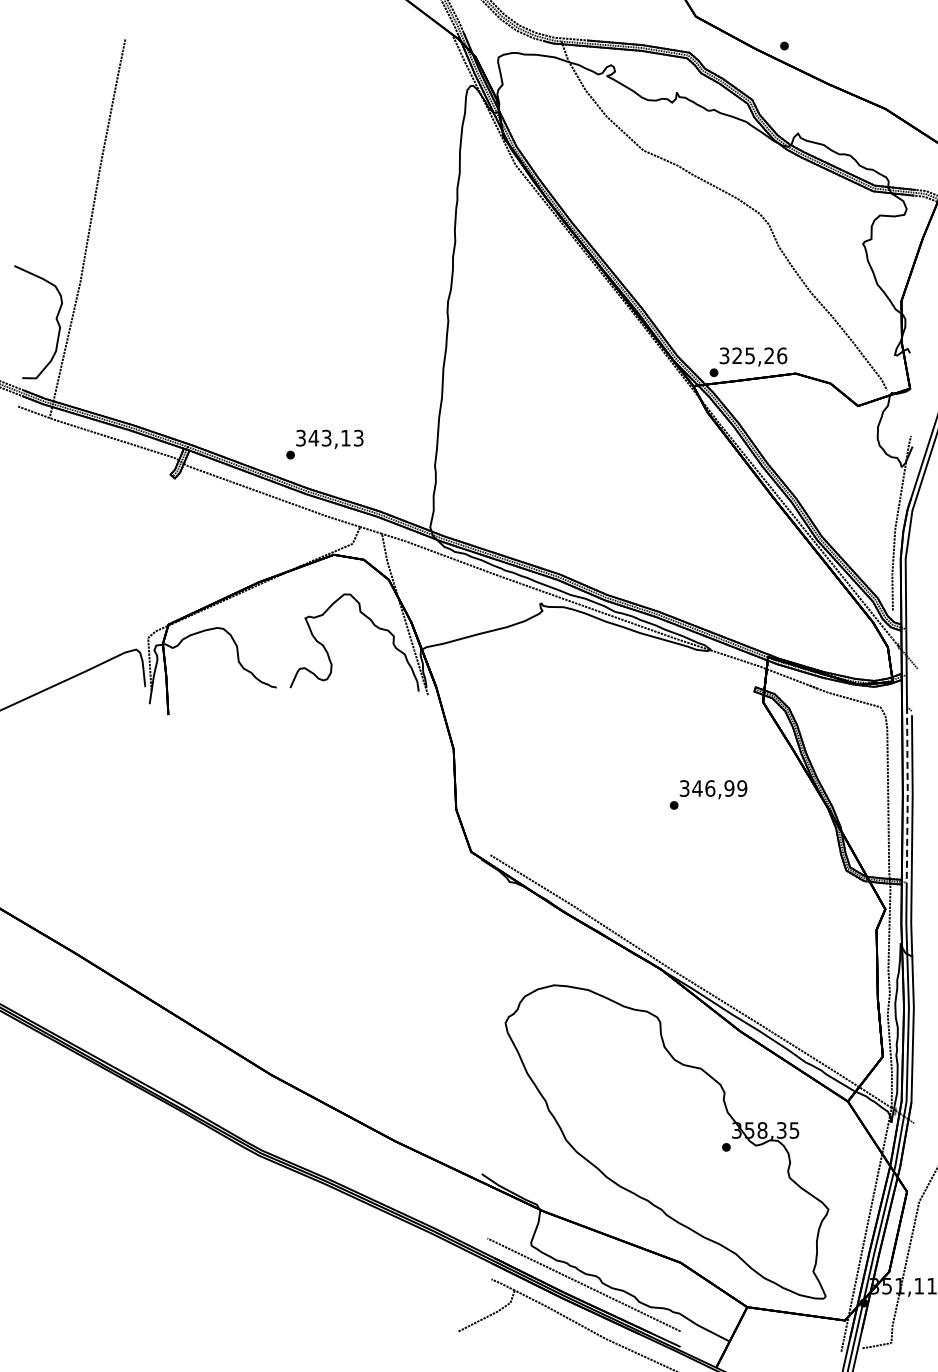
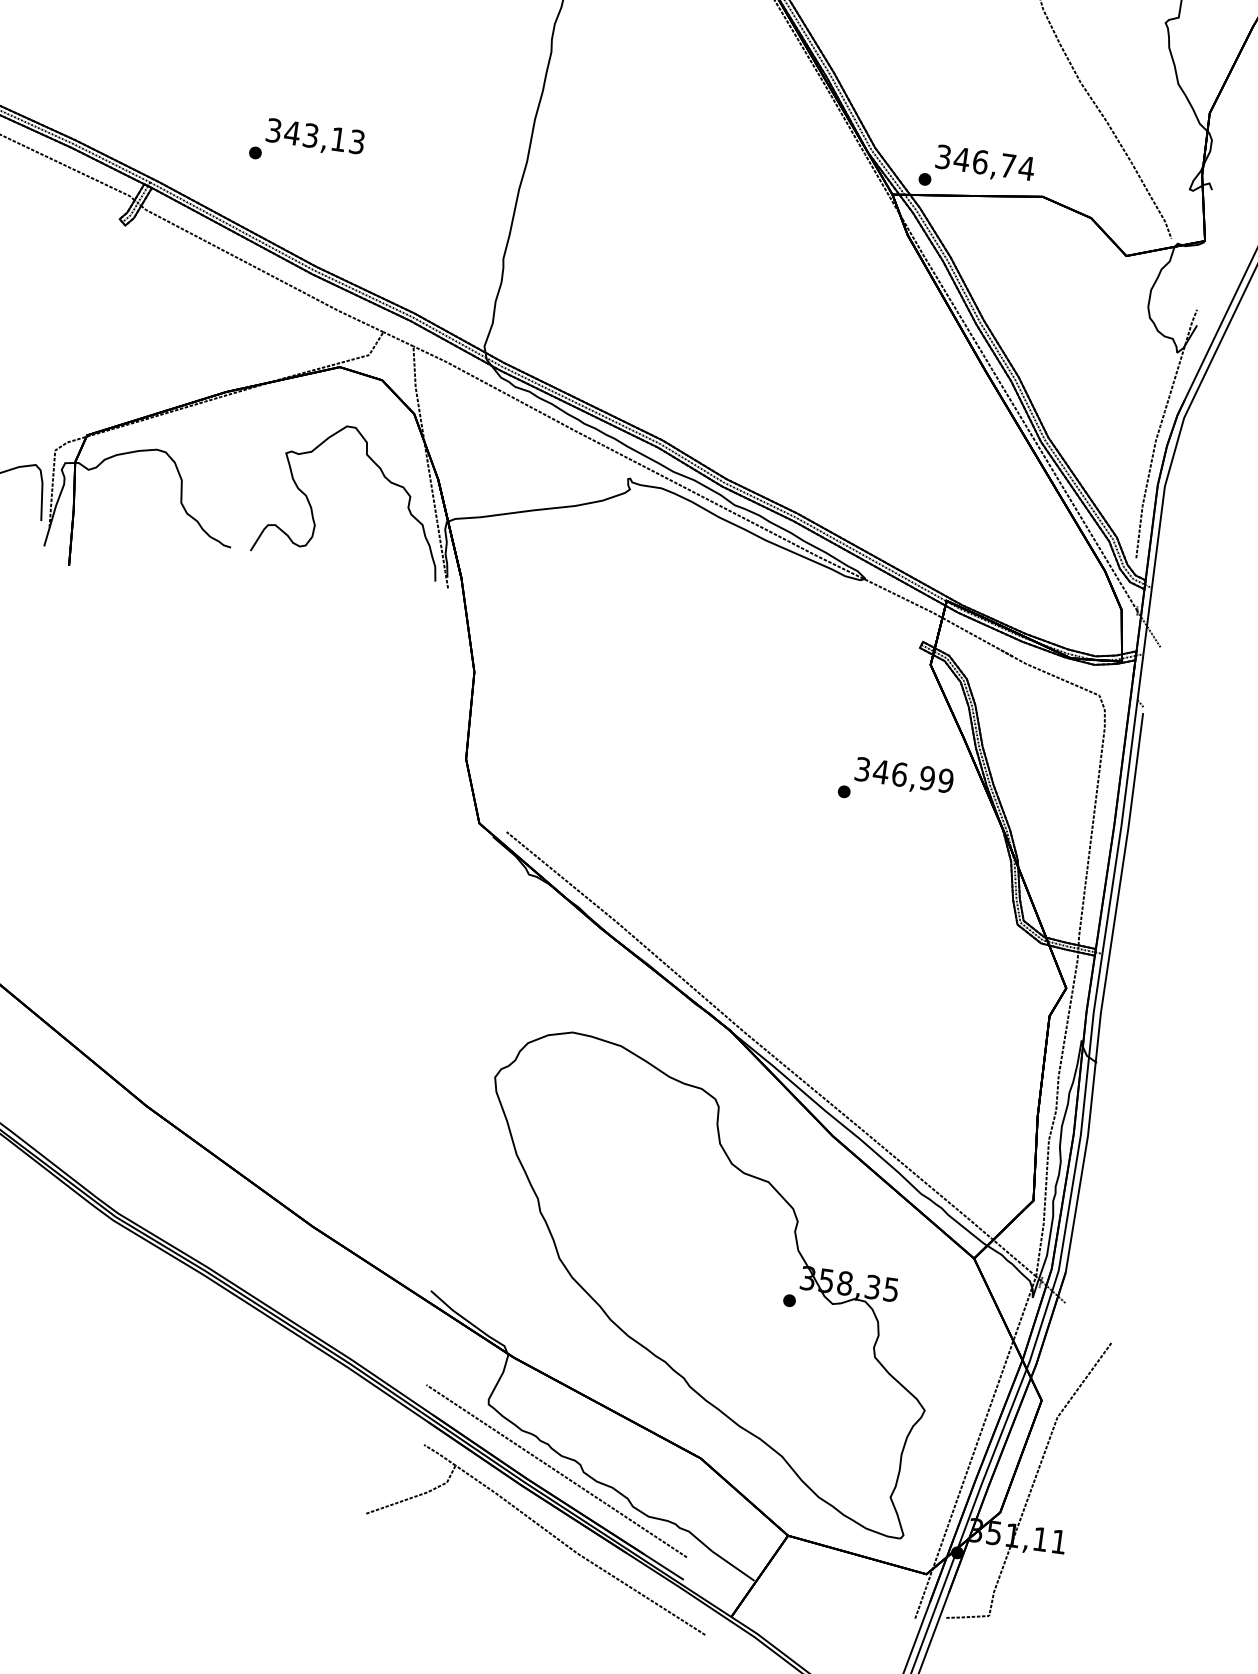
text: (759, 355) -> (994, 163), 325,26 -> 346,74
text: (324, 444) -> (306, 144), moved
text: (708, 794) -> (895, 782), moved
line: (907, 794) -> (1120, 826), dashed -> solid

